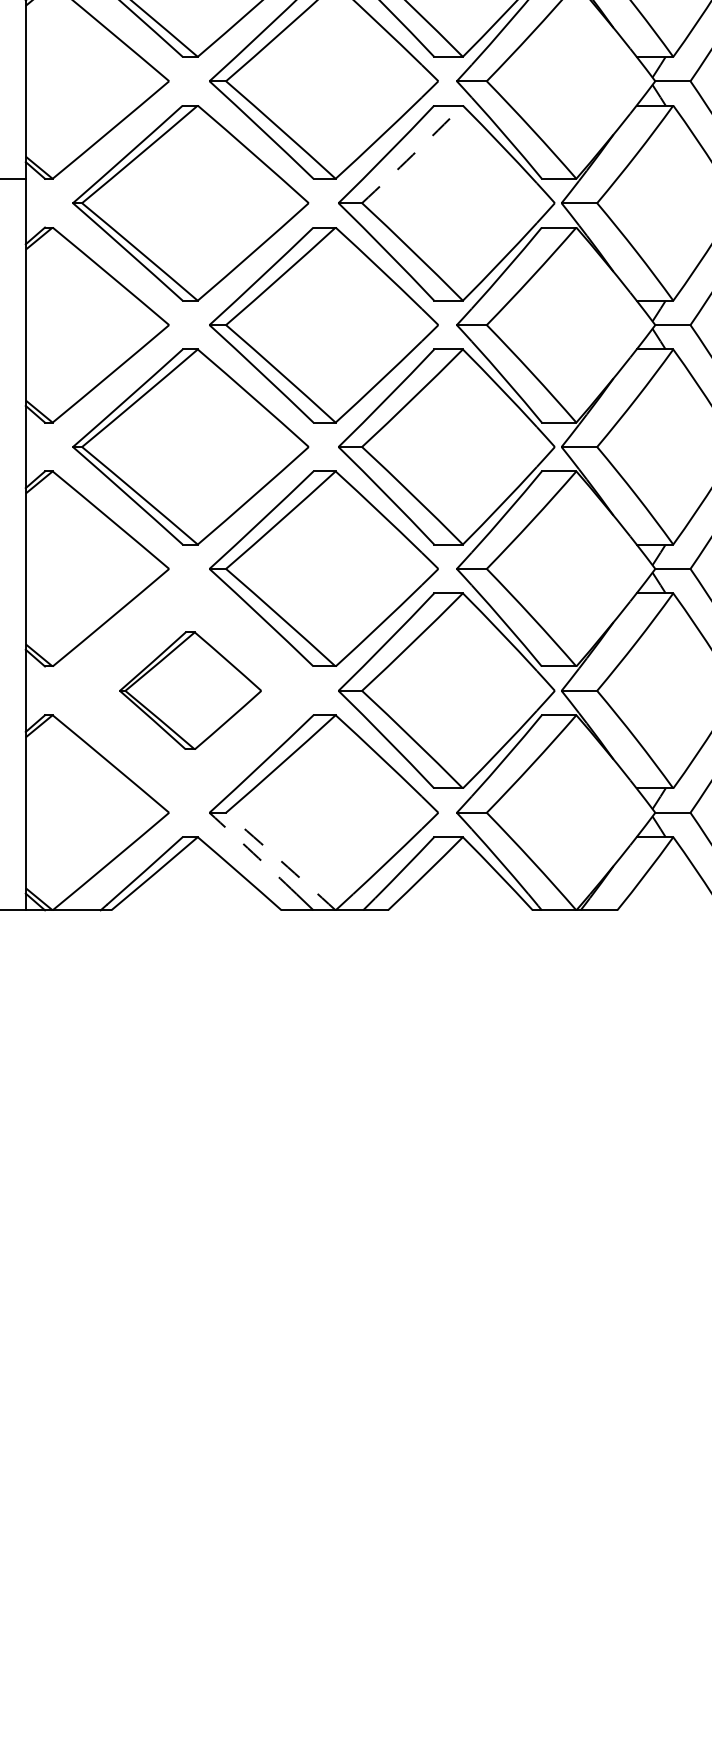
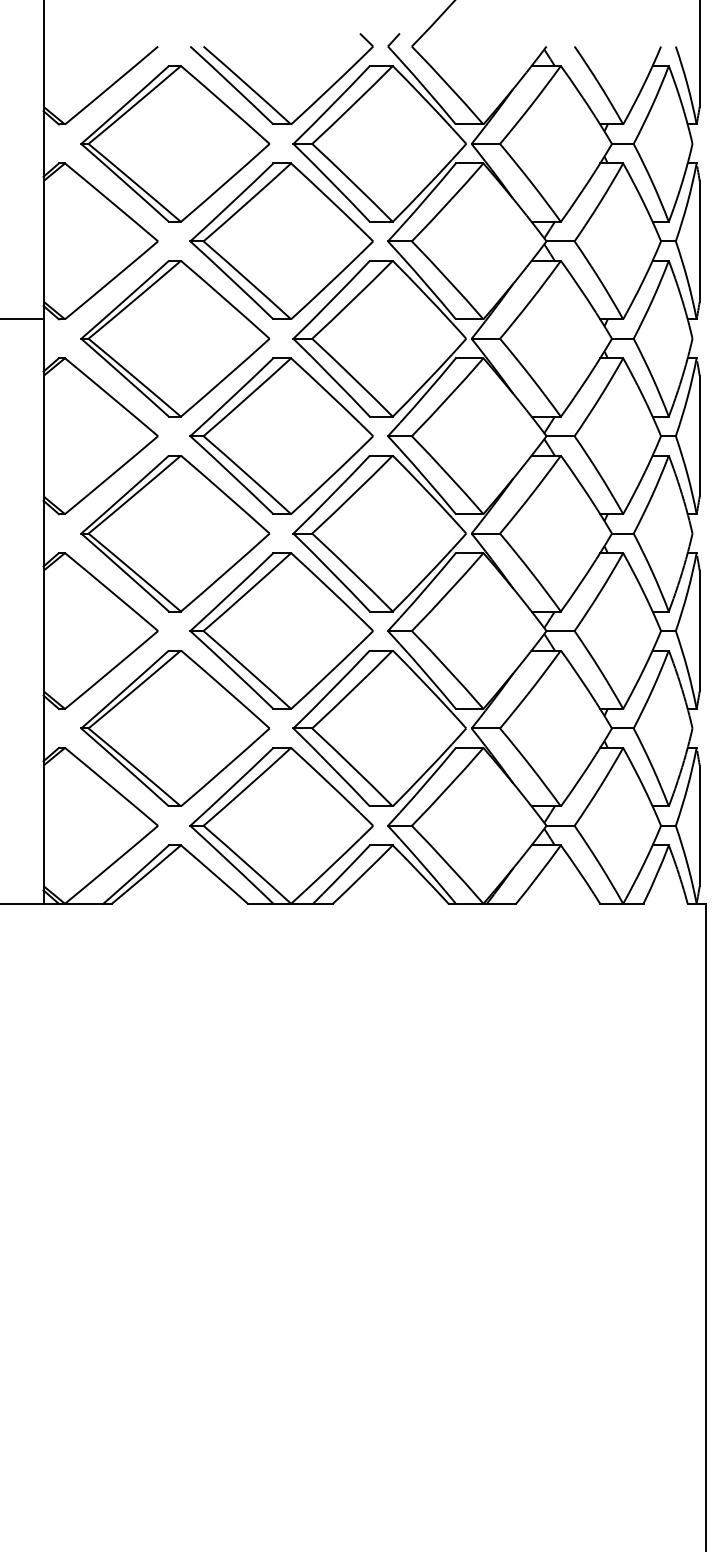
arc: (412, 155) -> (352, 300), dashed -> solid
part: (189, 690) -> (174, 728), size x1.67
arc: (253, 853) -> (225, 858), dashed -> solid
arc: (281, 861) -> (247, 864), dashed -> solid

